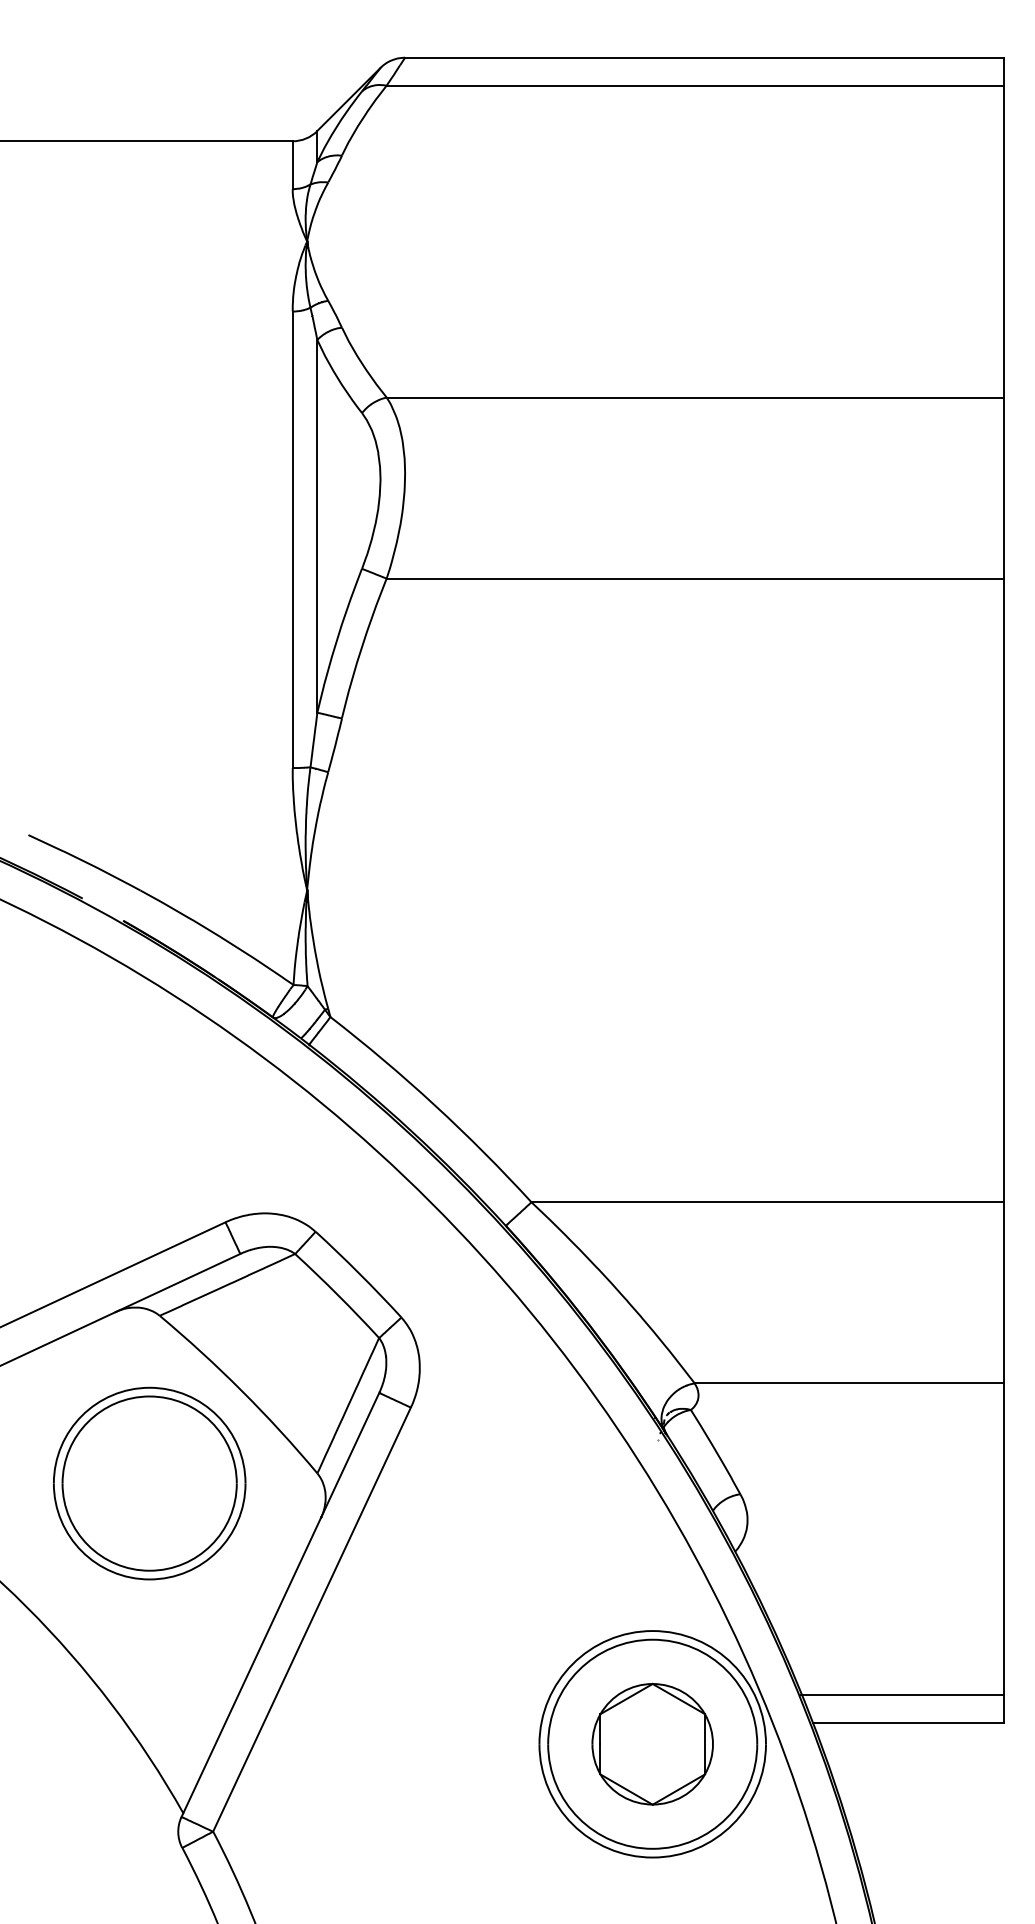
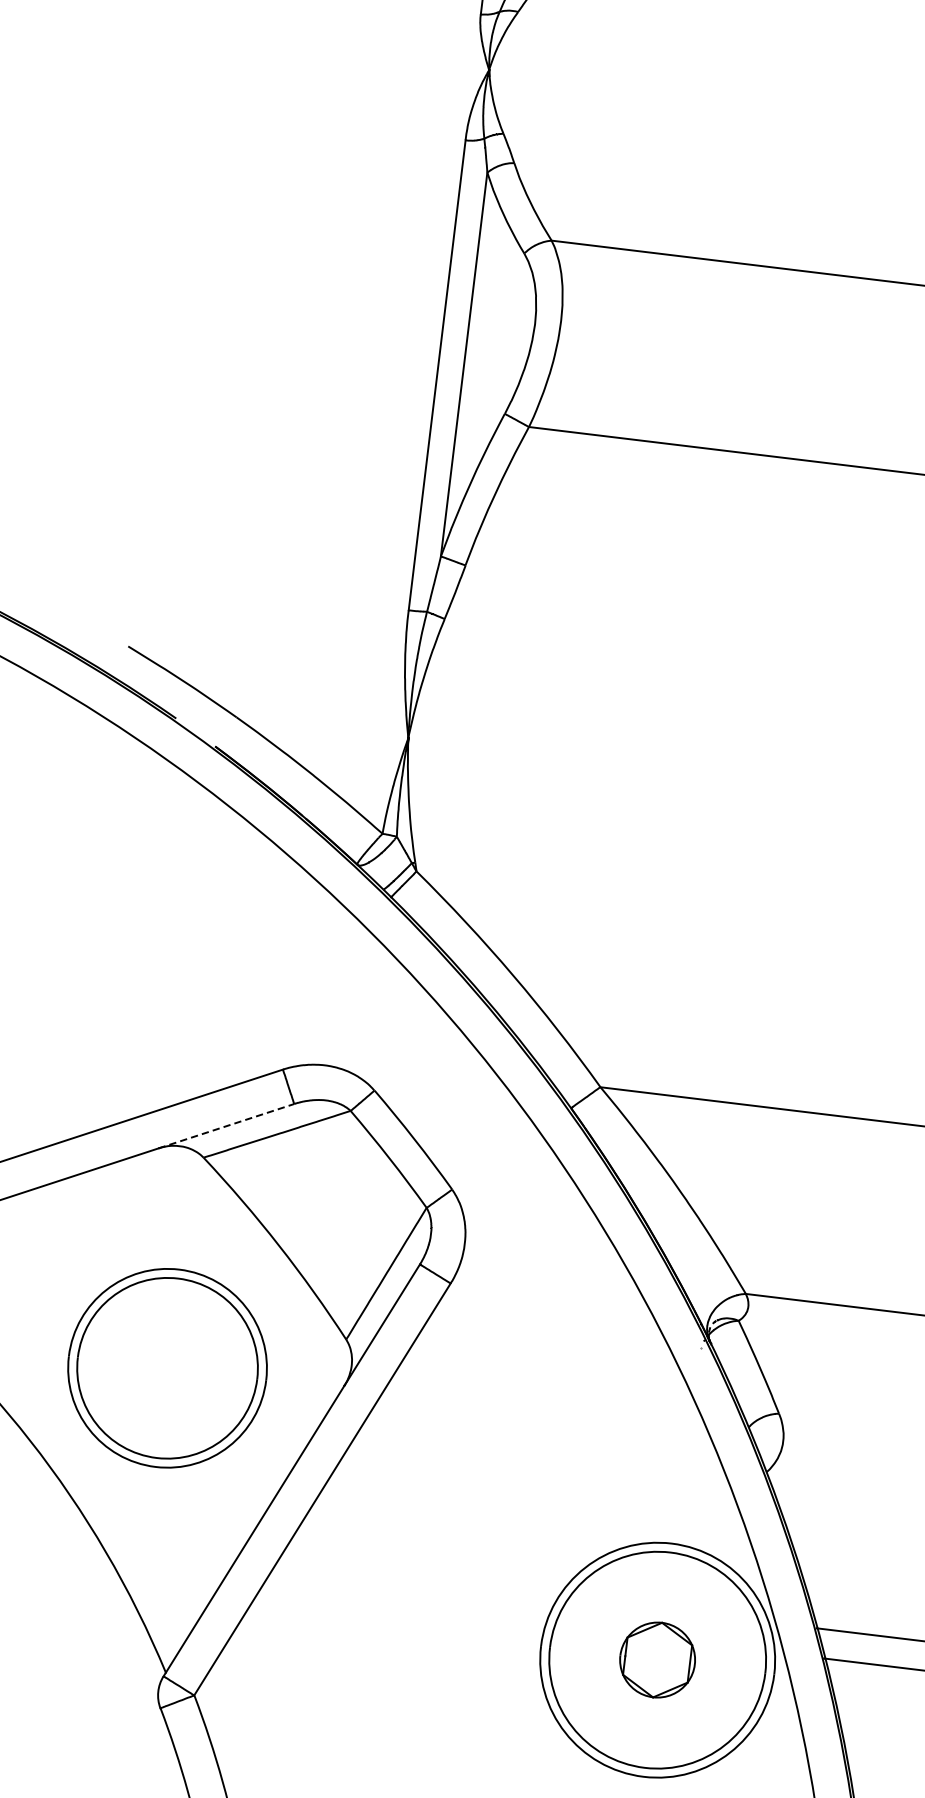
line: (177, 1283) -> (225, 1126), solid -> dashed
part: (149, 1483) -> (167, 1368), moved
part: (652, 1743) -> (657, 1659), size x0.6

